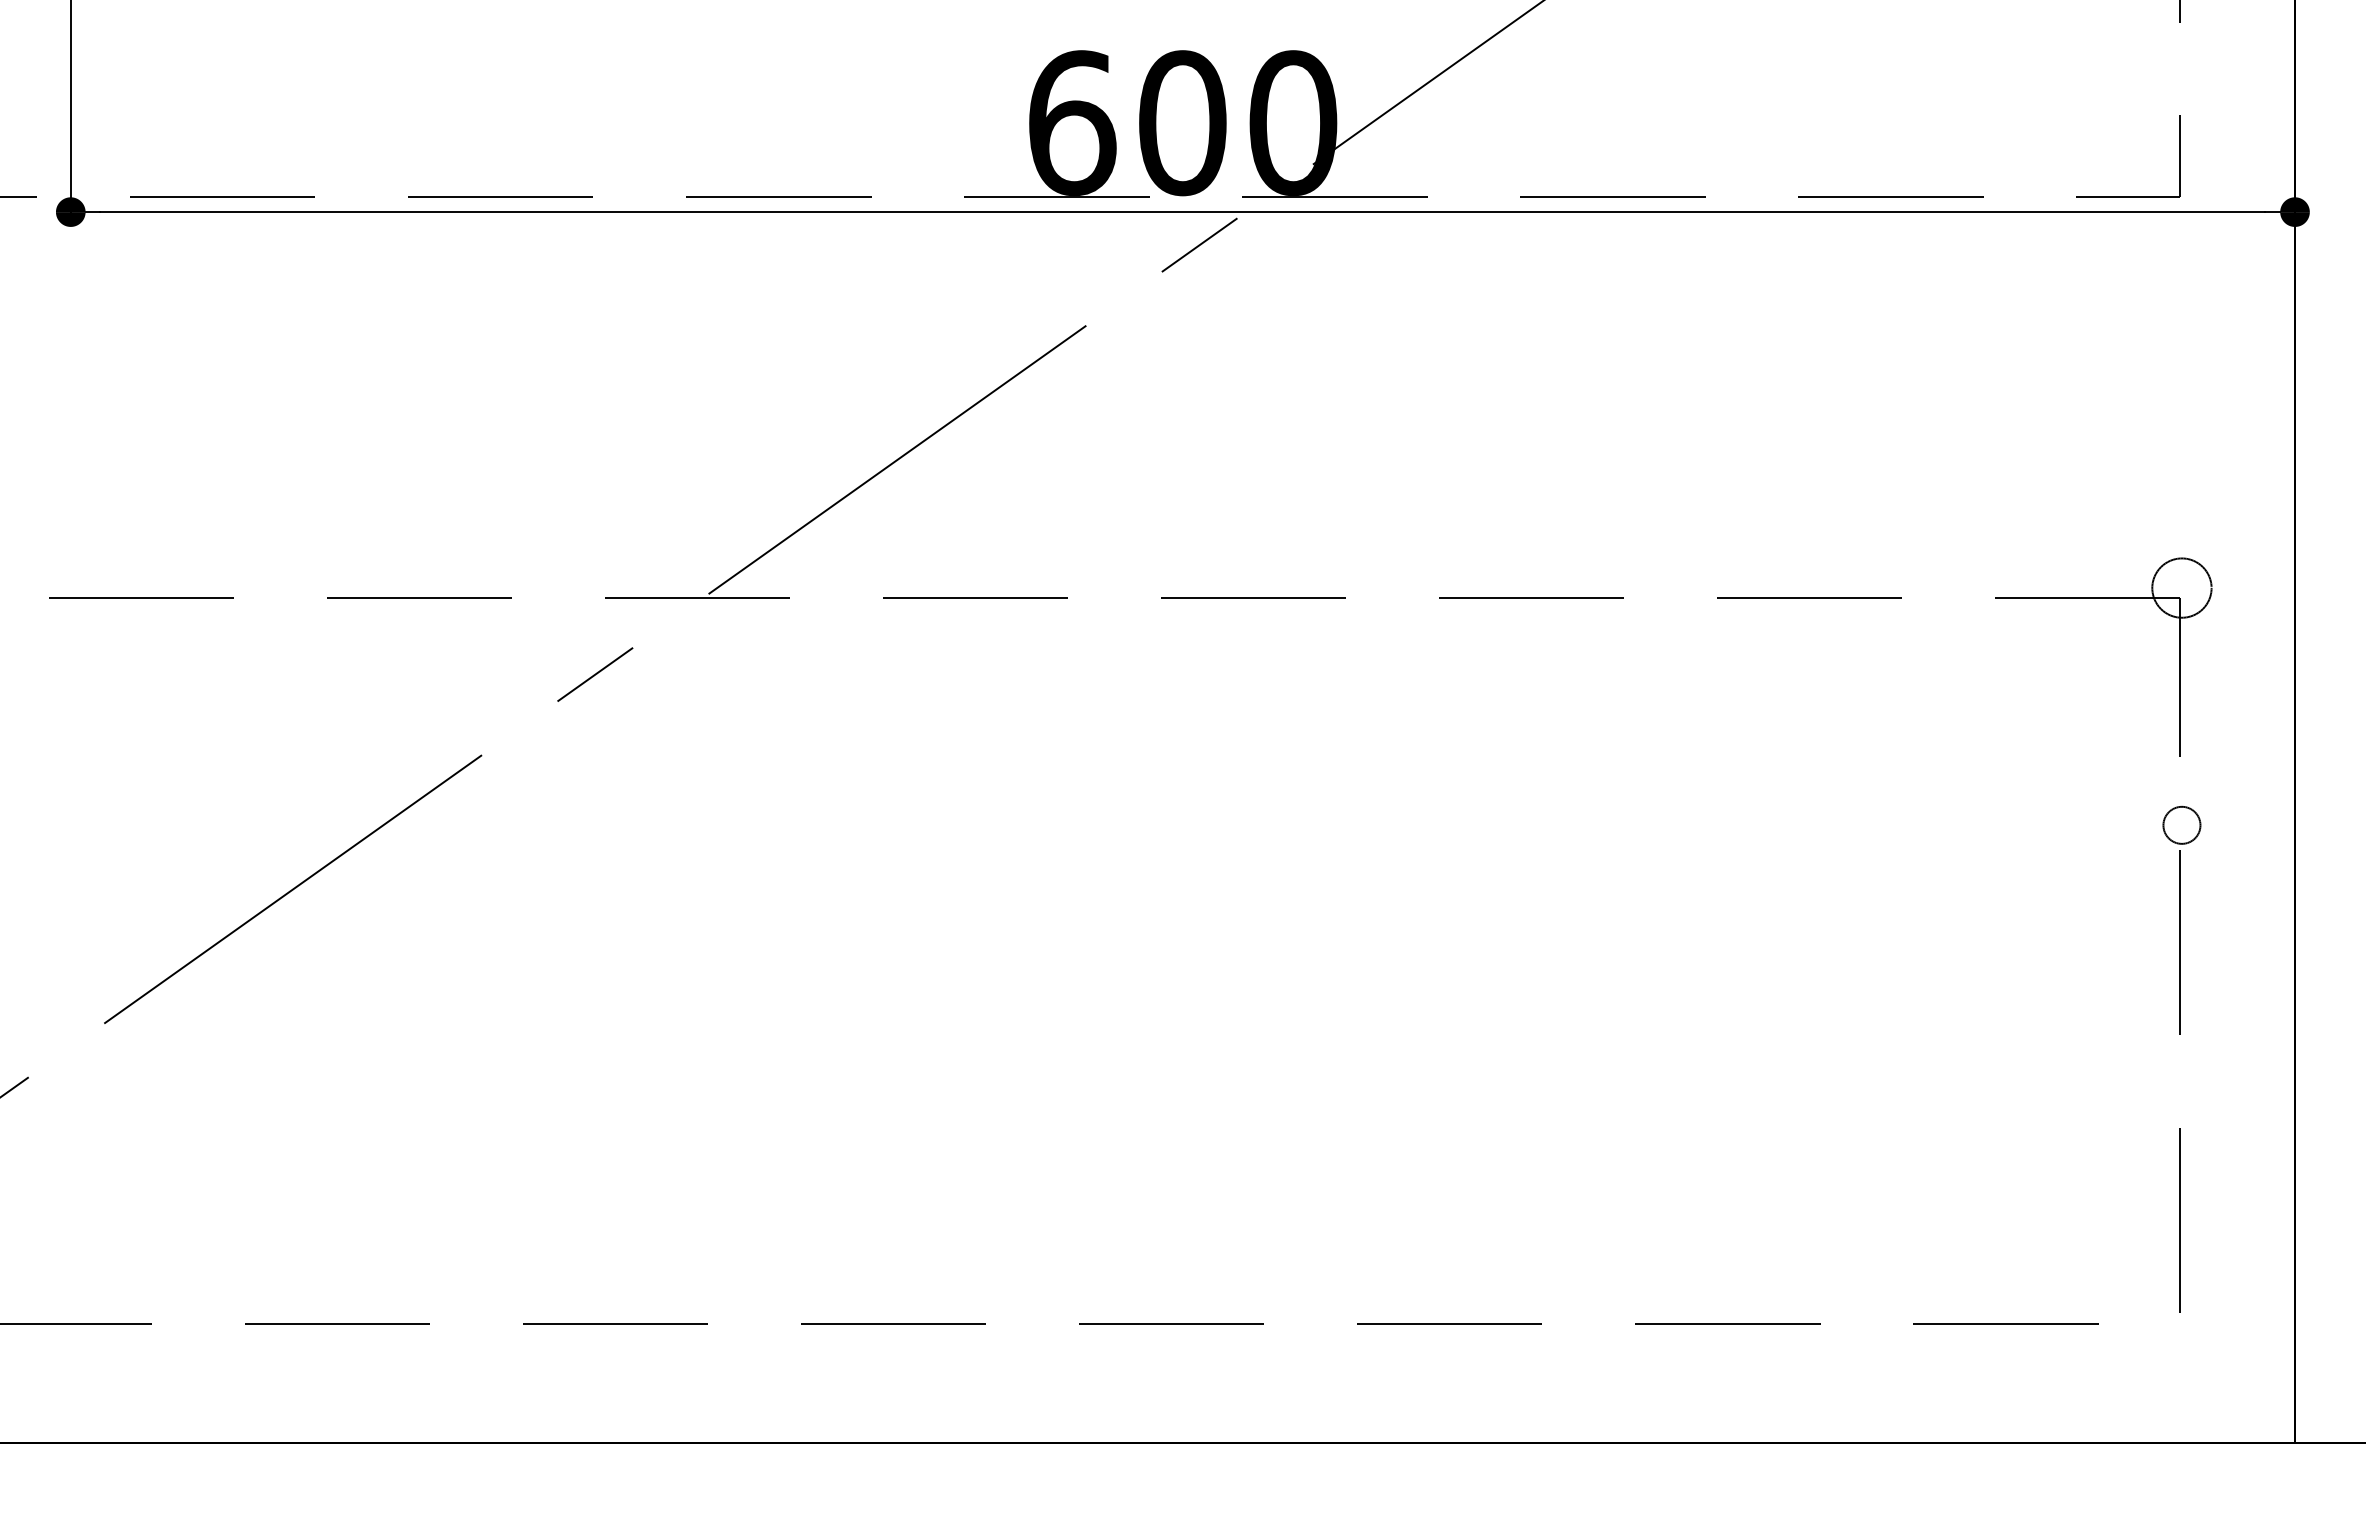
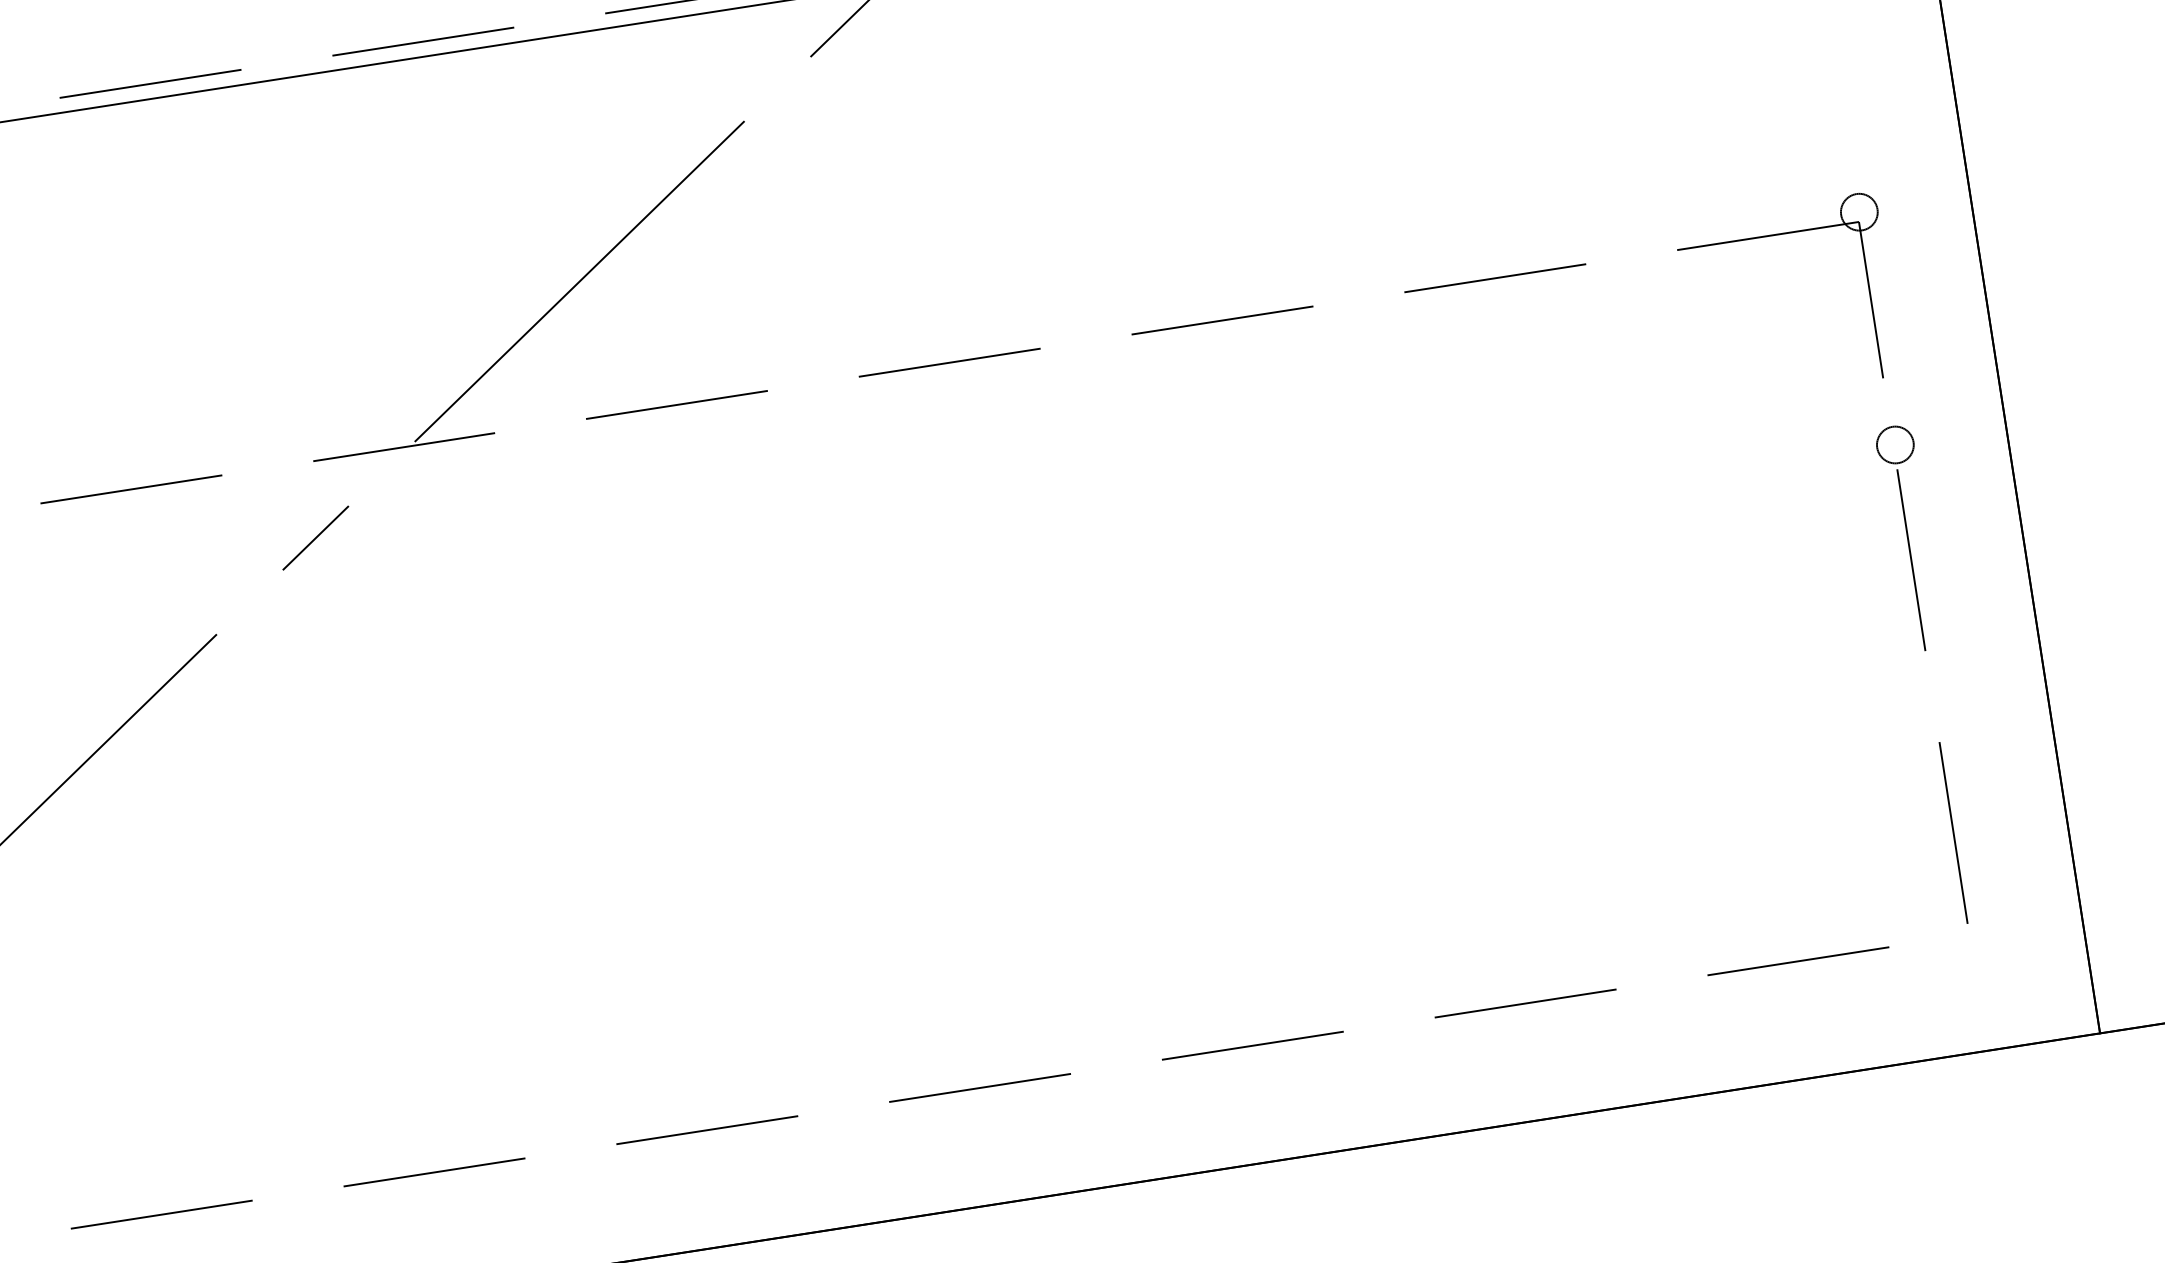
circle: (2181, 587) -> (1858, 211), size x0.62

